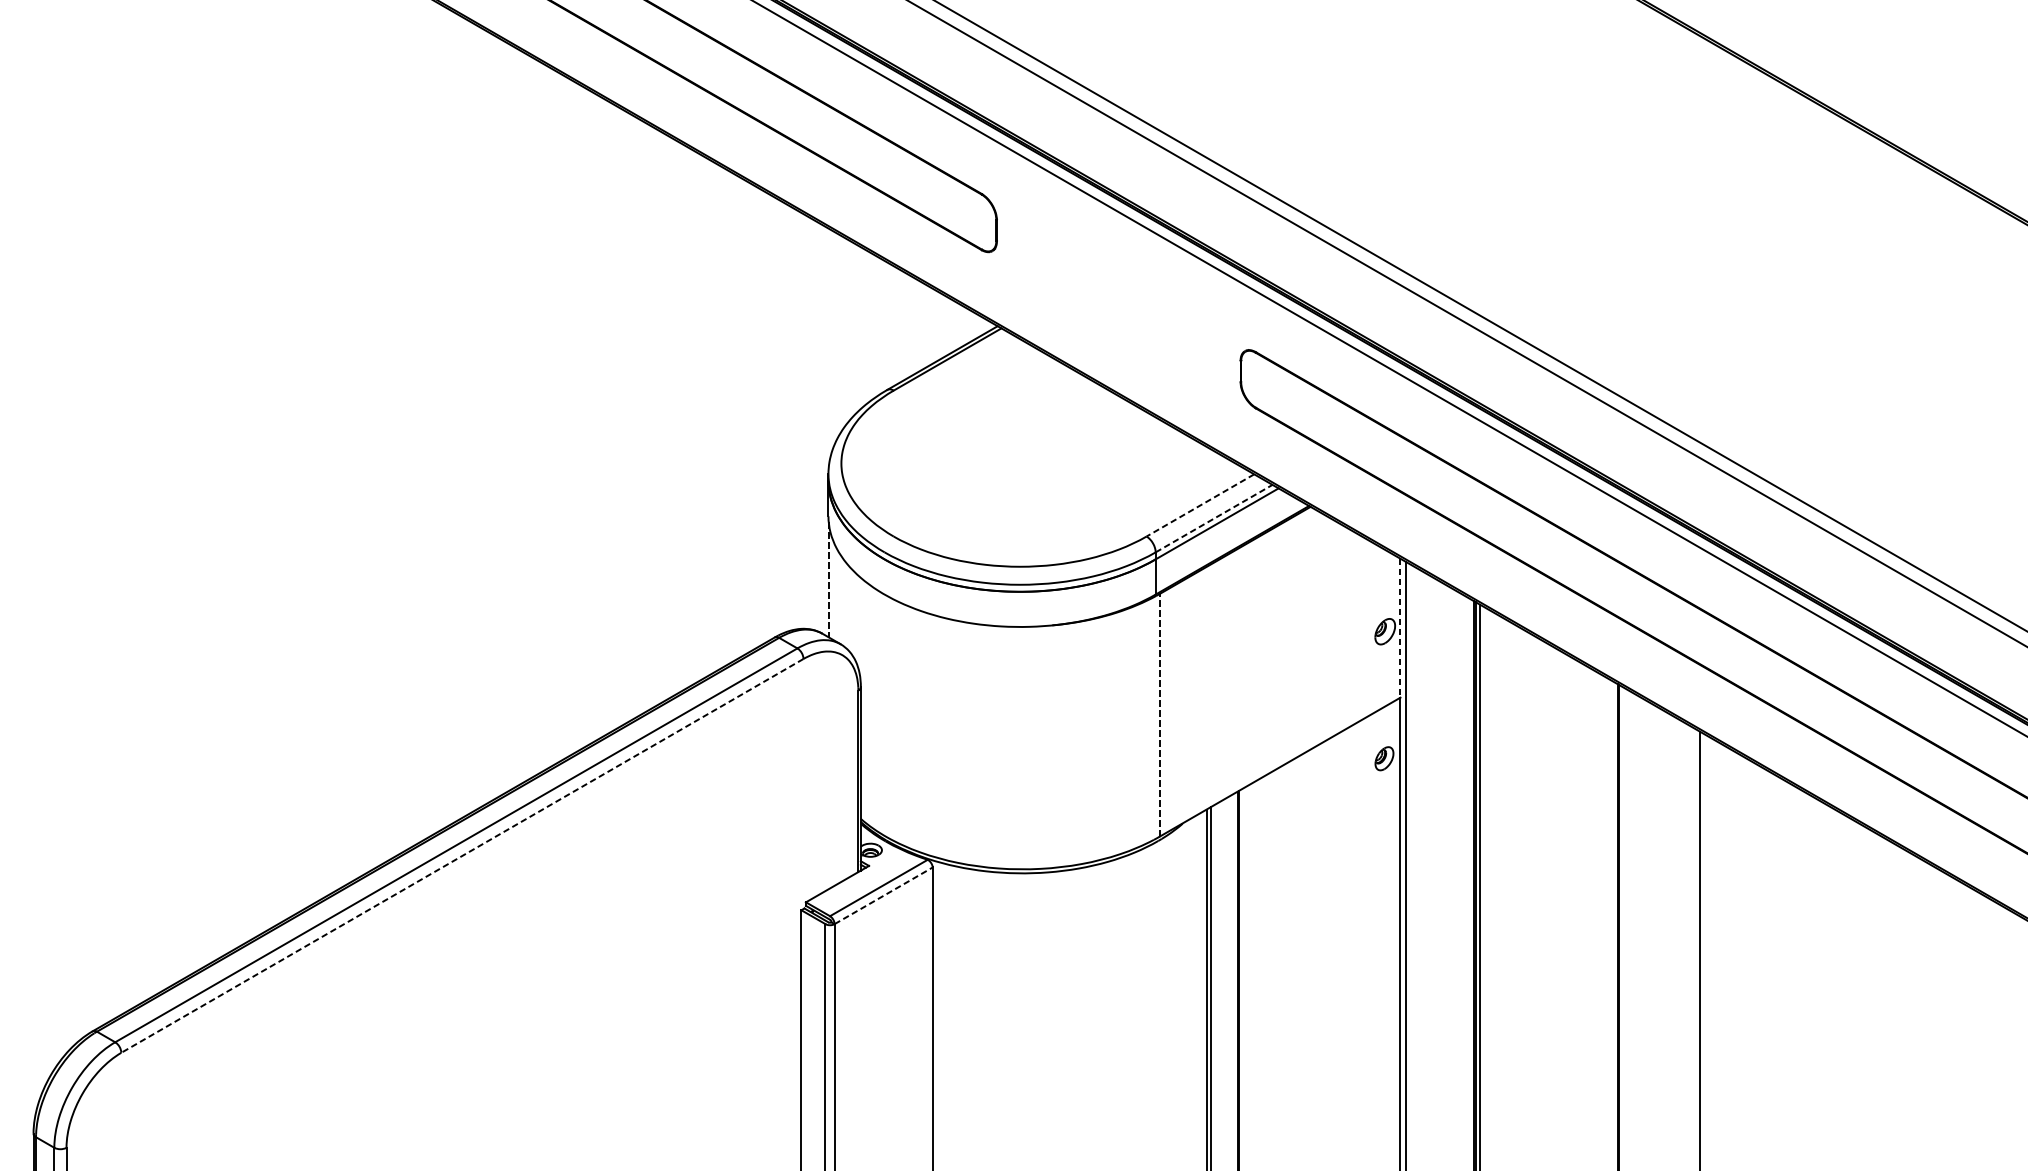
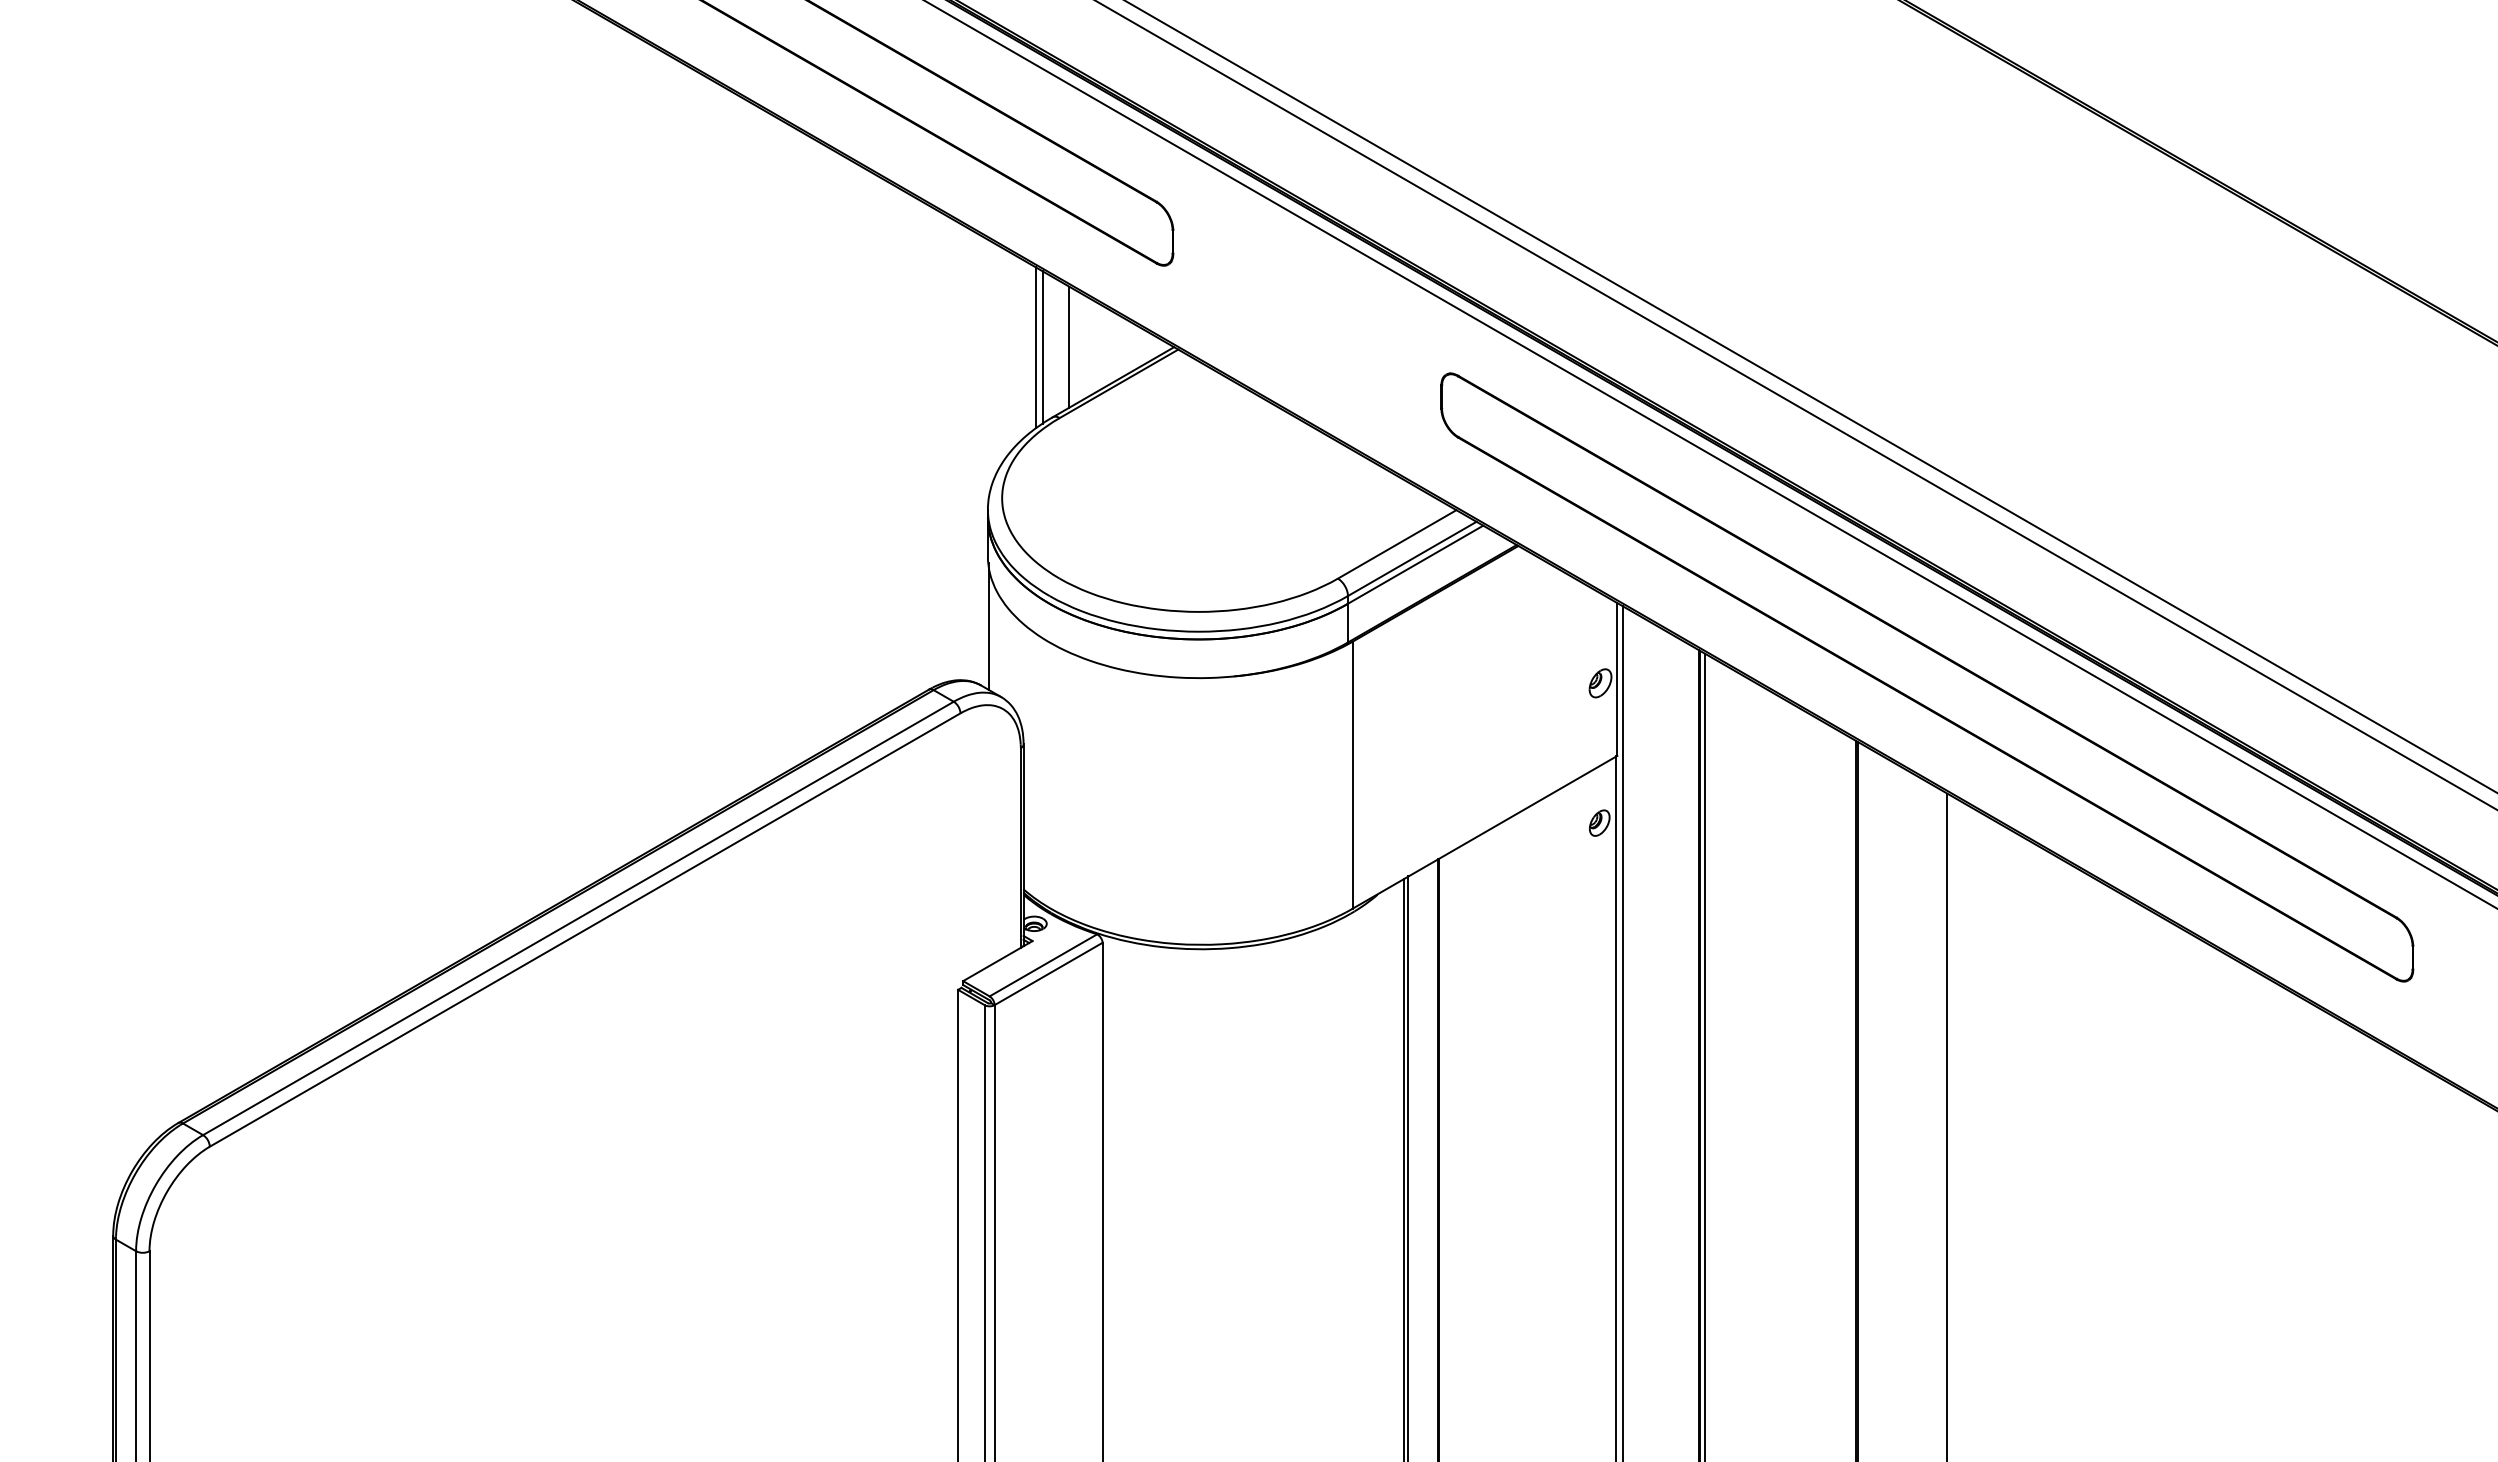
line: (902, 325) -> (1069, 346), added
line: (871, 326) -> (1035, 347), added
line: (878, 326) -> (1042, 347), added
line: (1199, 505) -> (1396, 544), dashed -> solid
line: (1214, 518) -> (1412, 558), dashed -> solid
line: (829, 580) -> (988, 626), dashed -> solid
line: (1400, 629) -> (1617, 680), dashed -> solid
line: (1159, 715) -> (1352, 775), dashed -> solid
line: (461, 856) -> (584, 930), dashed -> solid
line: (884, 895) -> (1049, 973), dashed -> solid

